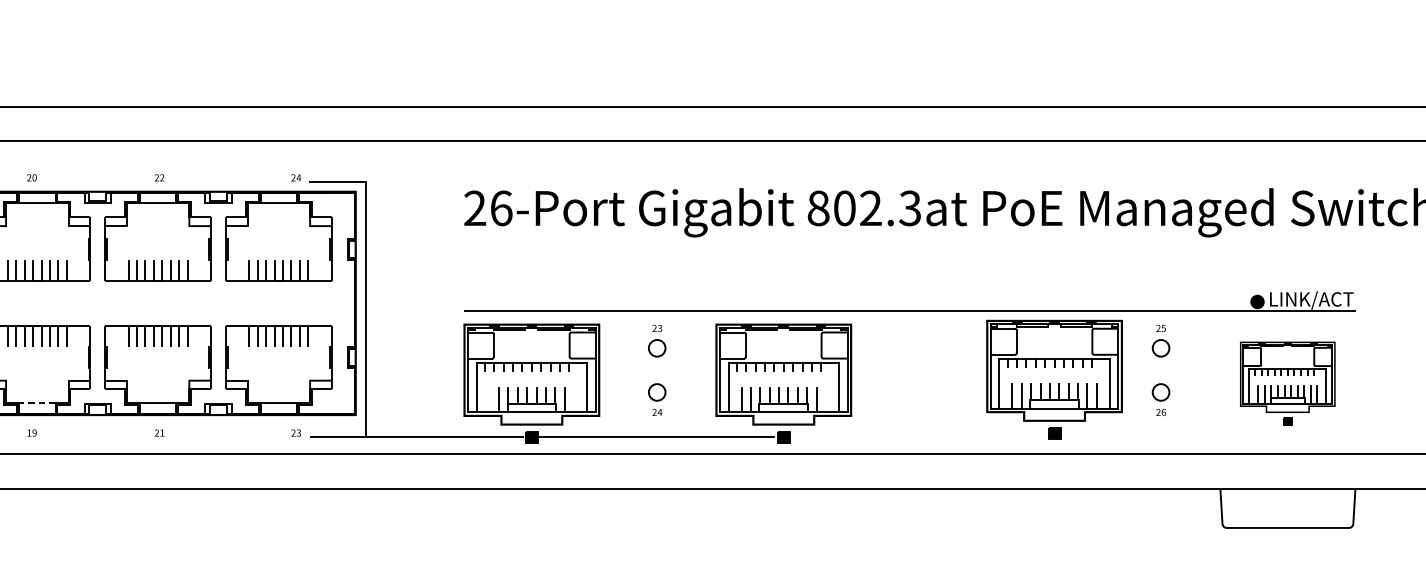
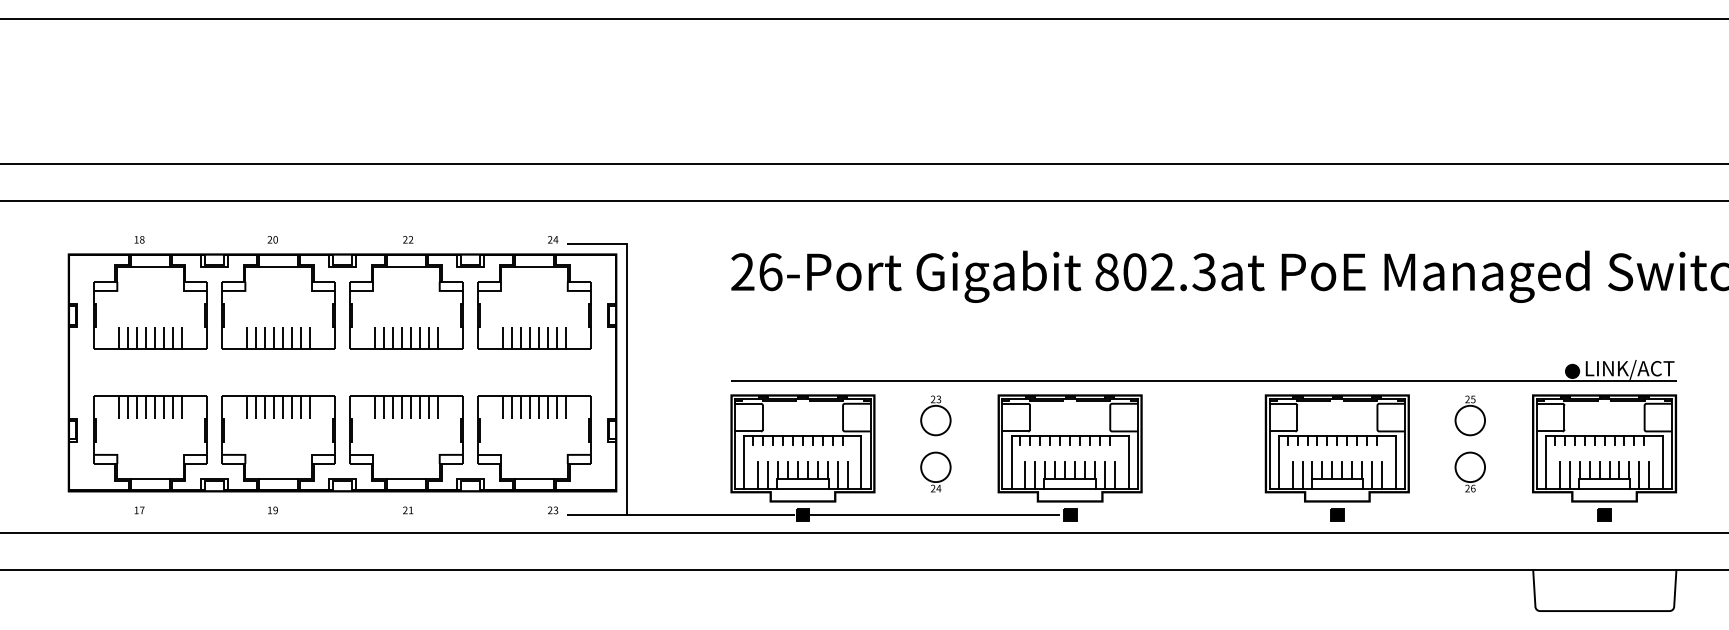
circle: (656, 348) -> (935, 420), size x1.67
circle: (1161, 348) -> (1470, 420), size x1.67
part: (1053, 379) -> (1336, 457), moved
part: (1287, 383) -> (1604, 457), size x1.43
circle: (656, 392) -> (935, 467), size x1.67
circle: (1161, 392) -> (1470, 467), size x1.67
line: (489, 400) -> (758, 475), added
line: (573, 400) -> (847, 475), added
line: (825, 400) -> (1114, 475), added
line: (37, 402) -> (278, 478), dashed -> solid

